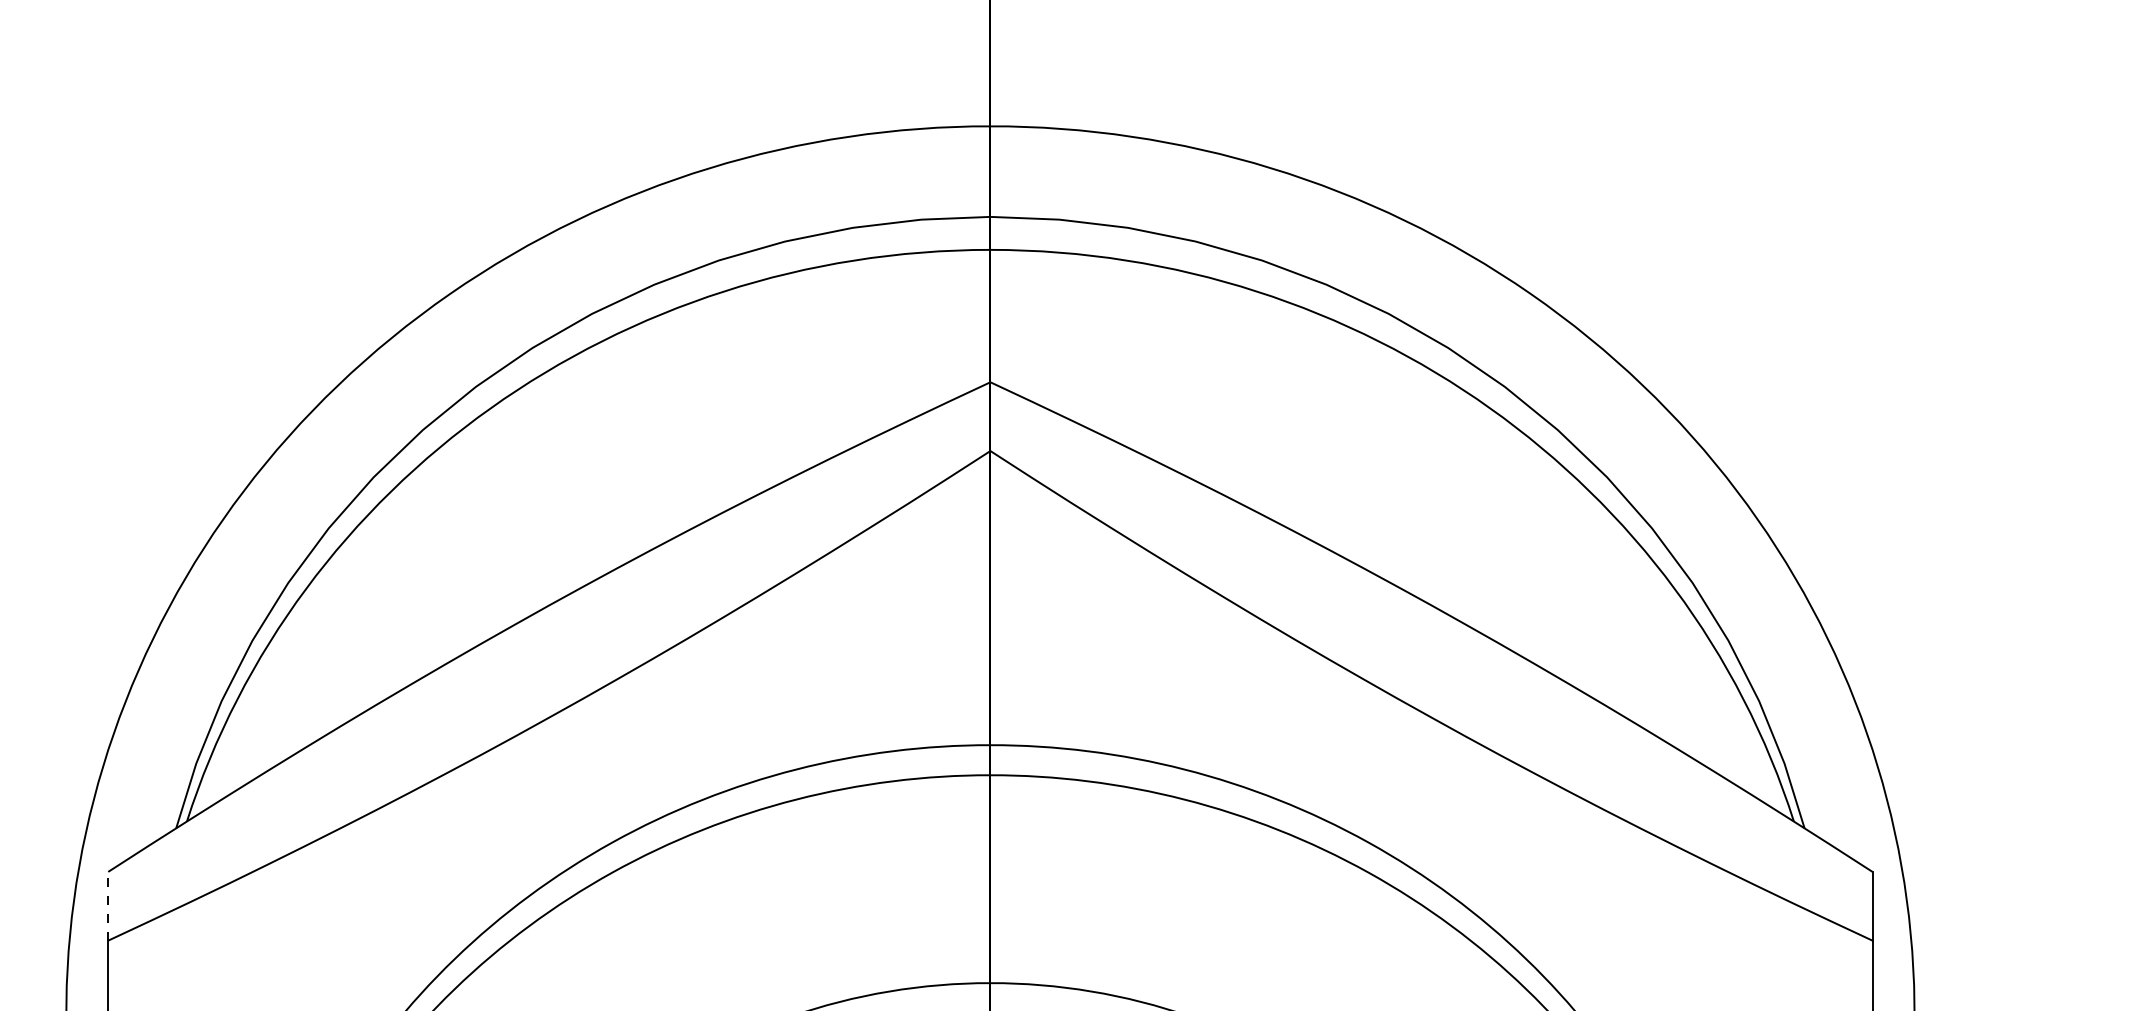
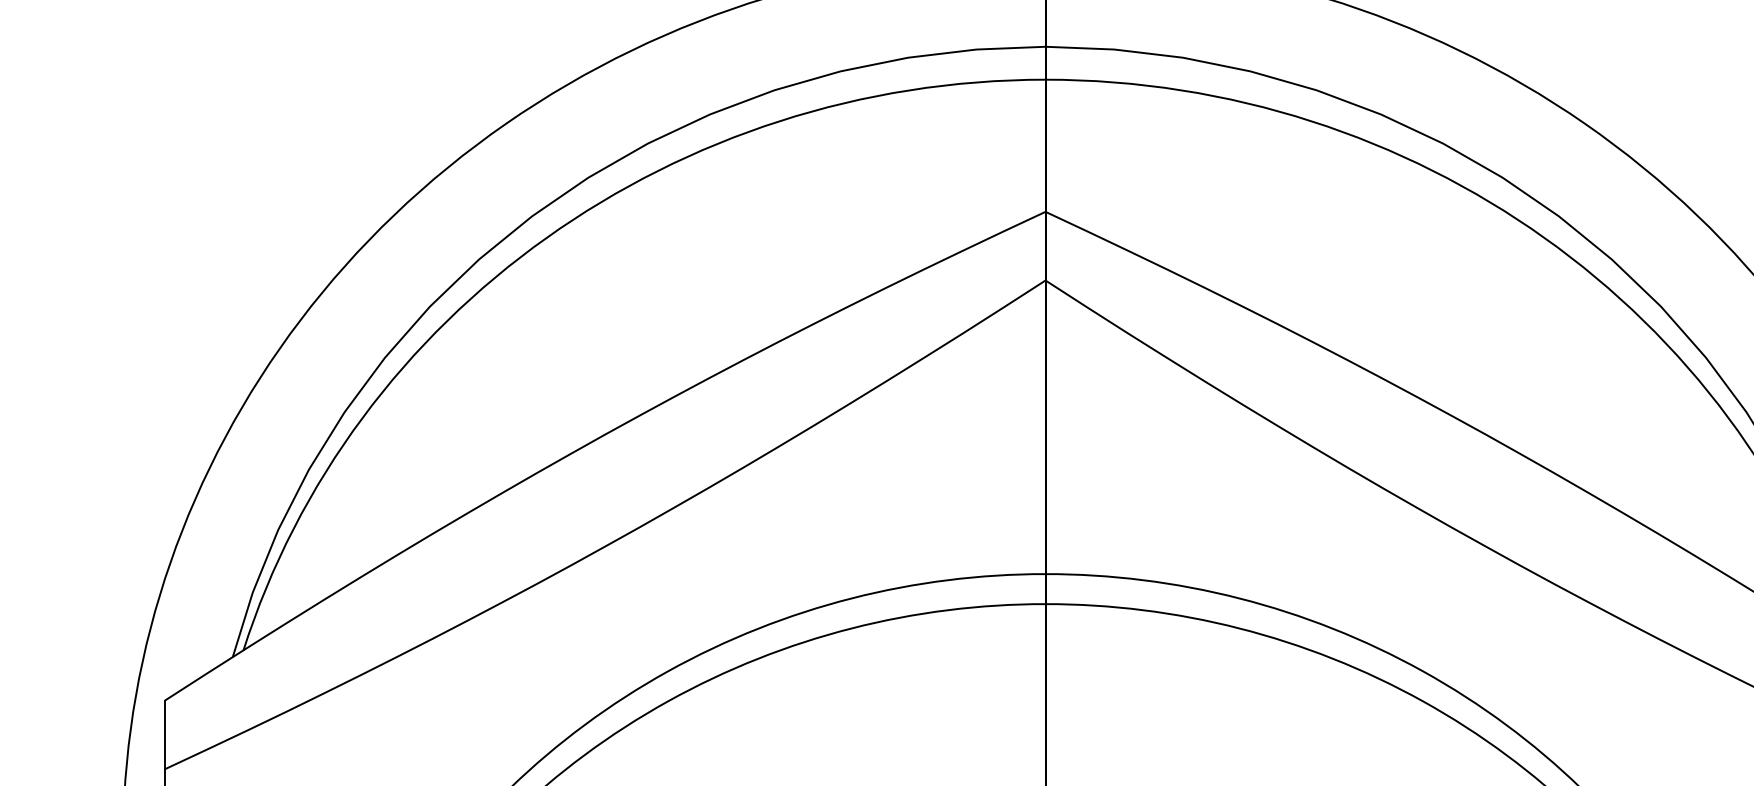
line: (108, 905) -> (165, 734), dashed -> solid

